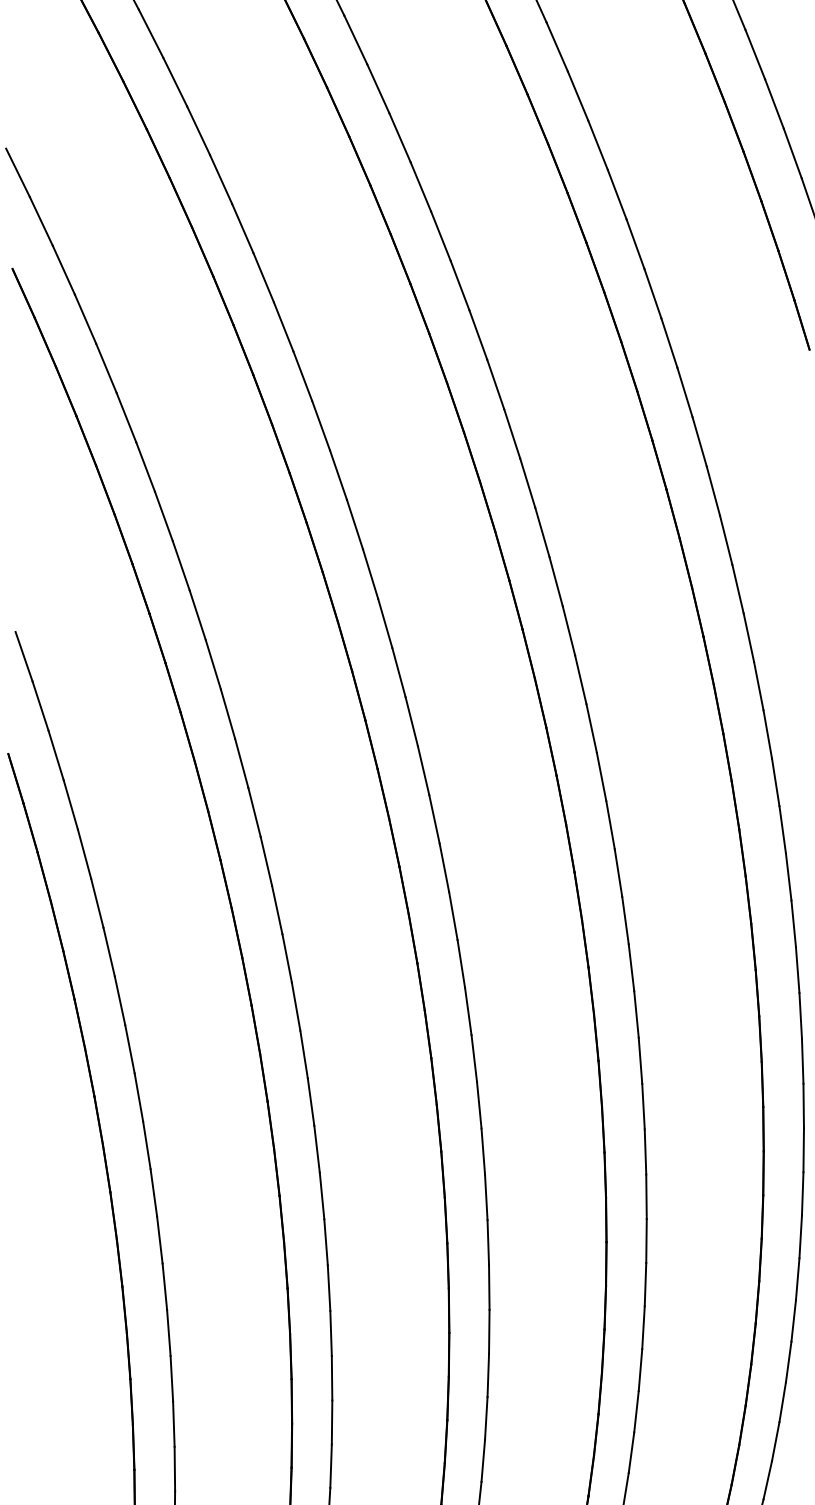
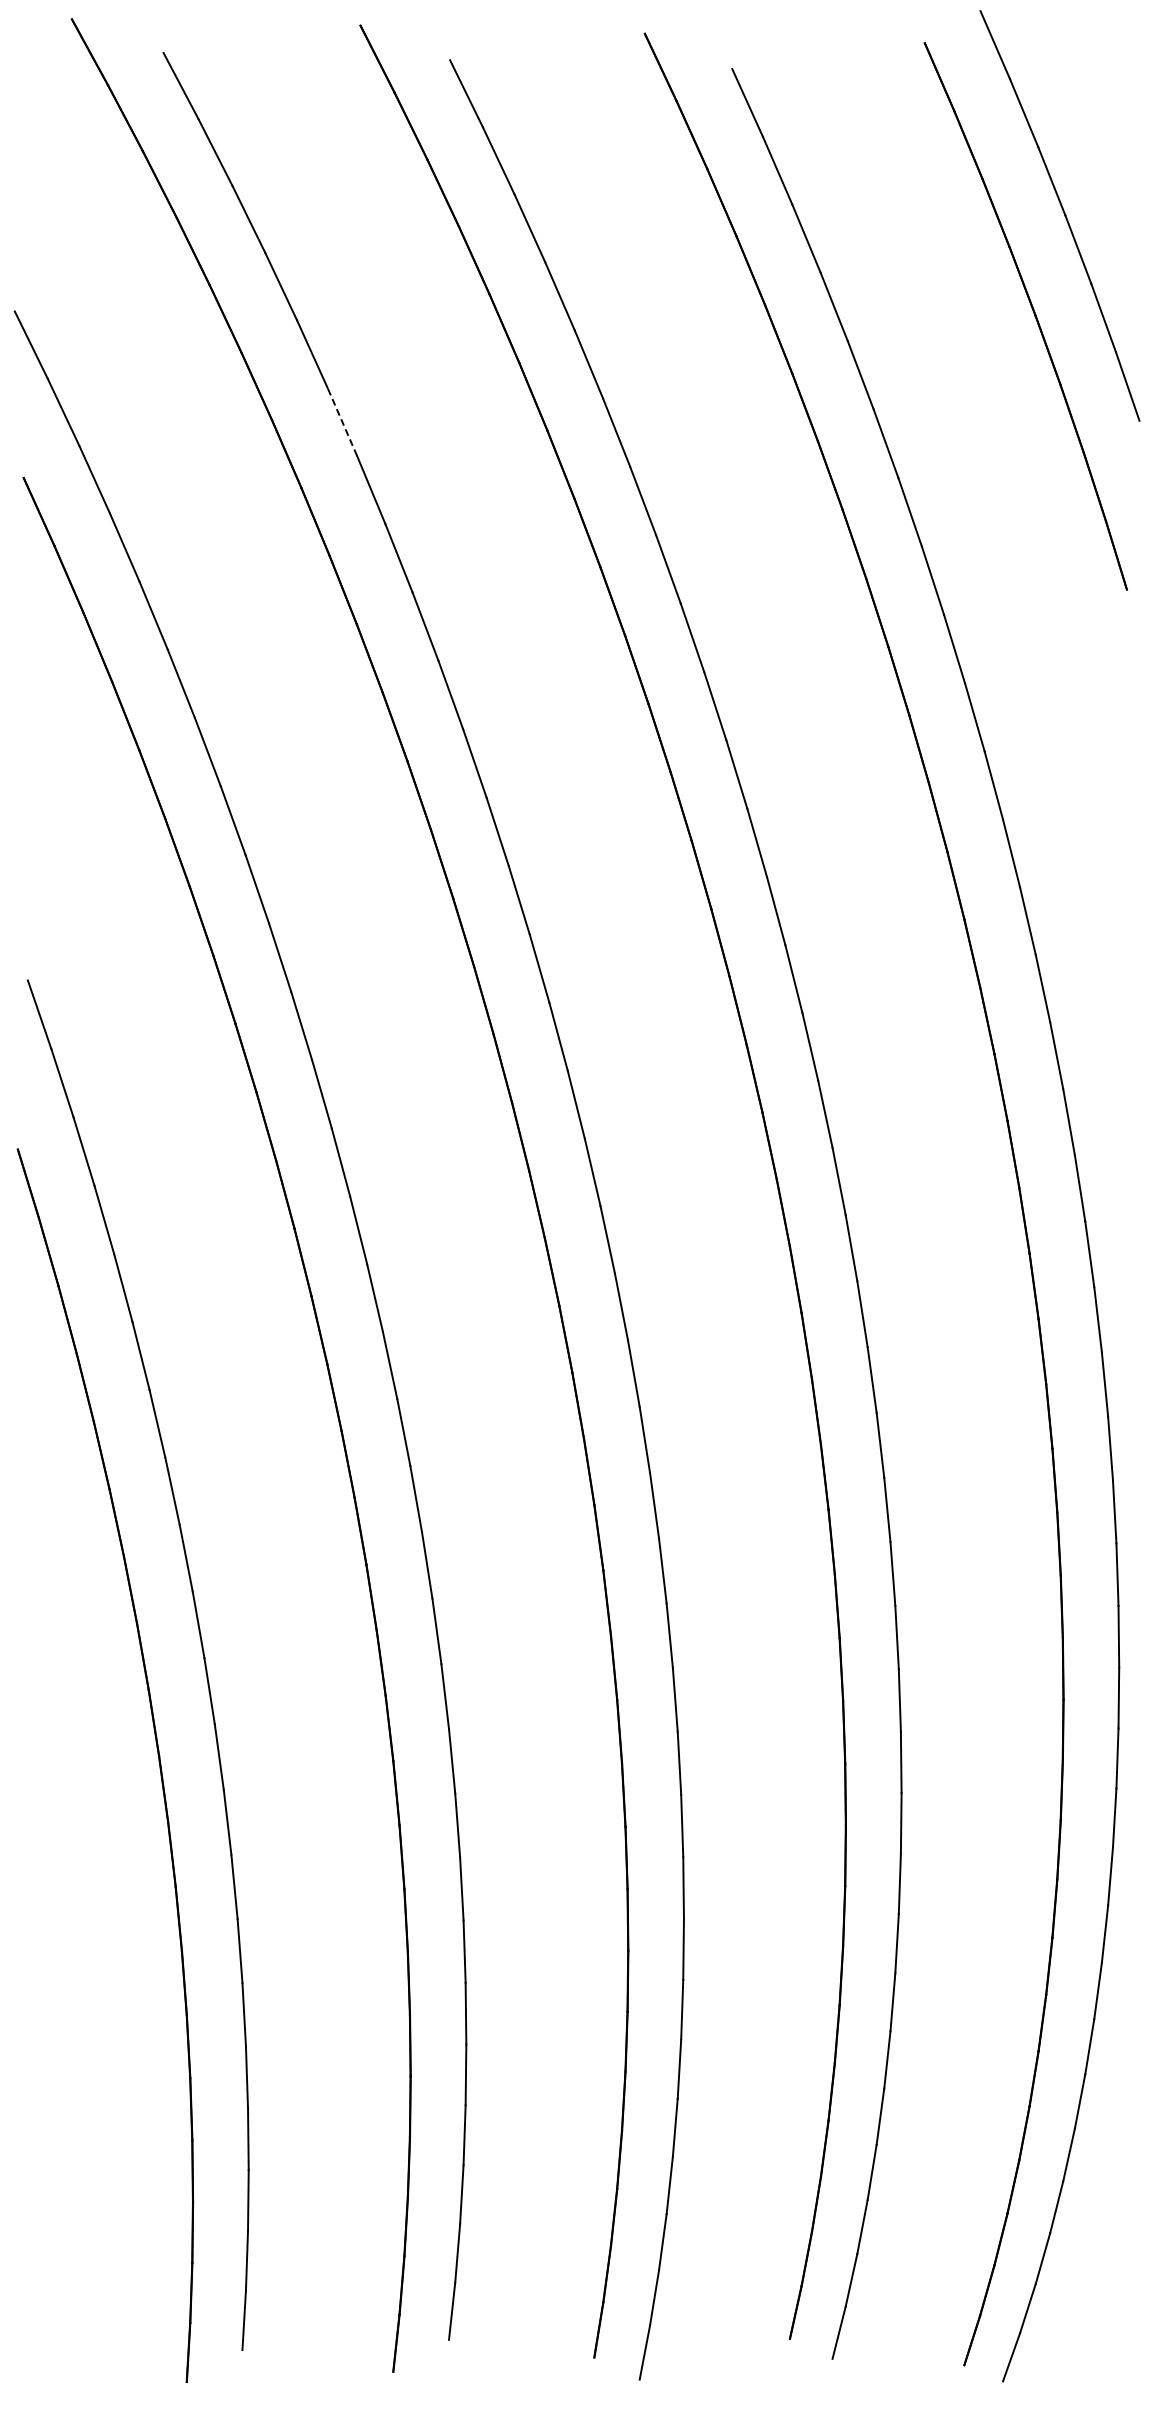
line: (242, 228) -> (342, 421), solid -> dashed

